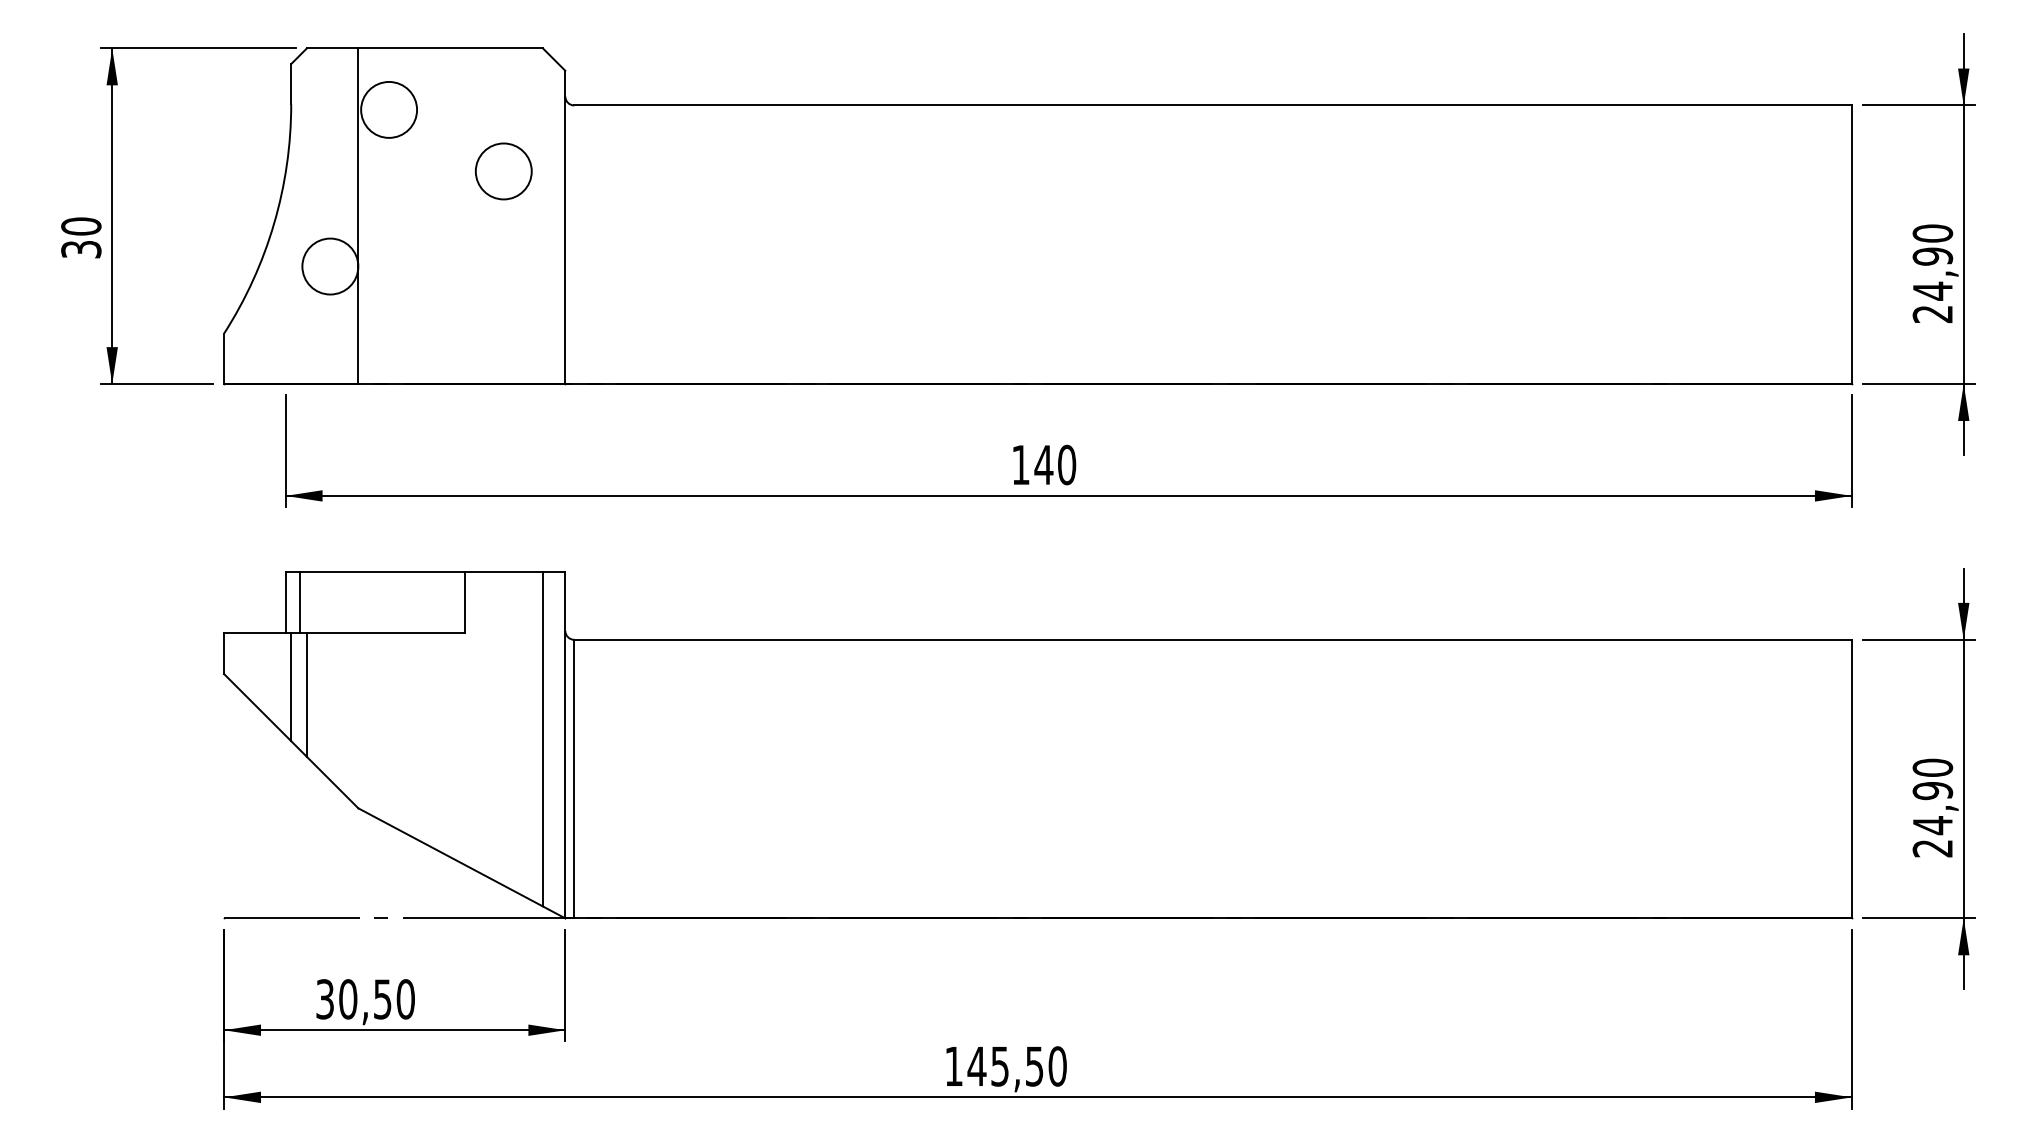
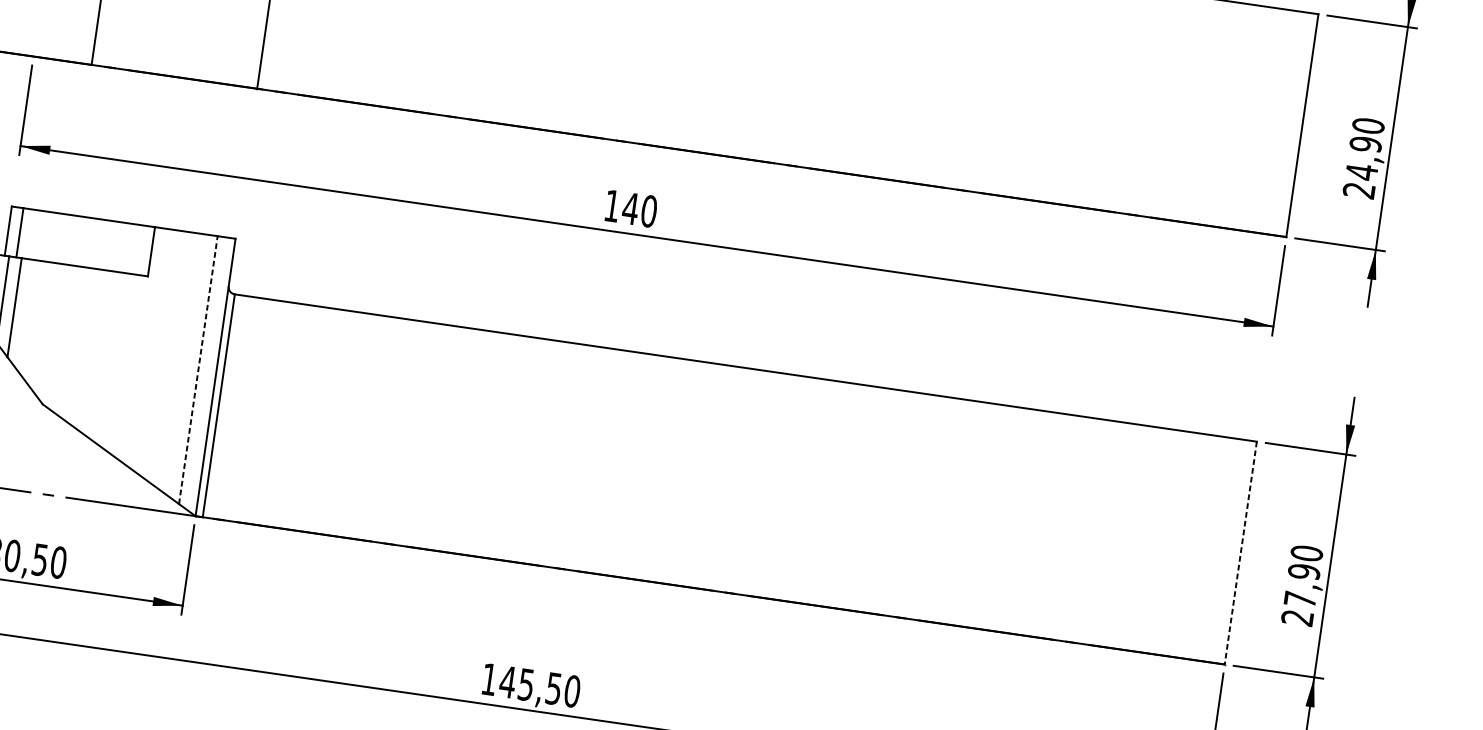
line: (542, 738) -> (198, 369), solid -> dashed
line: (1851, 779) -> (1240, 553), solid -> dashed
text: (1932, 825) -> (1299, 599), 24,90 -> 27,90

